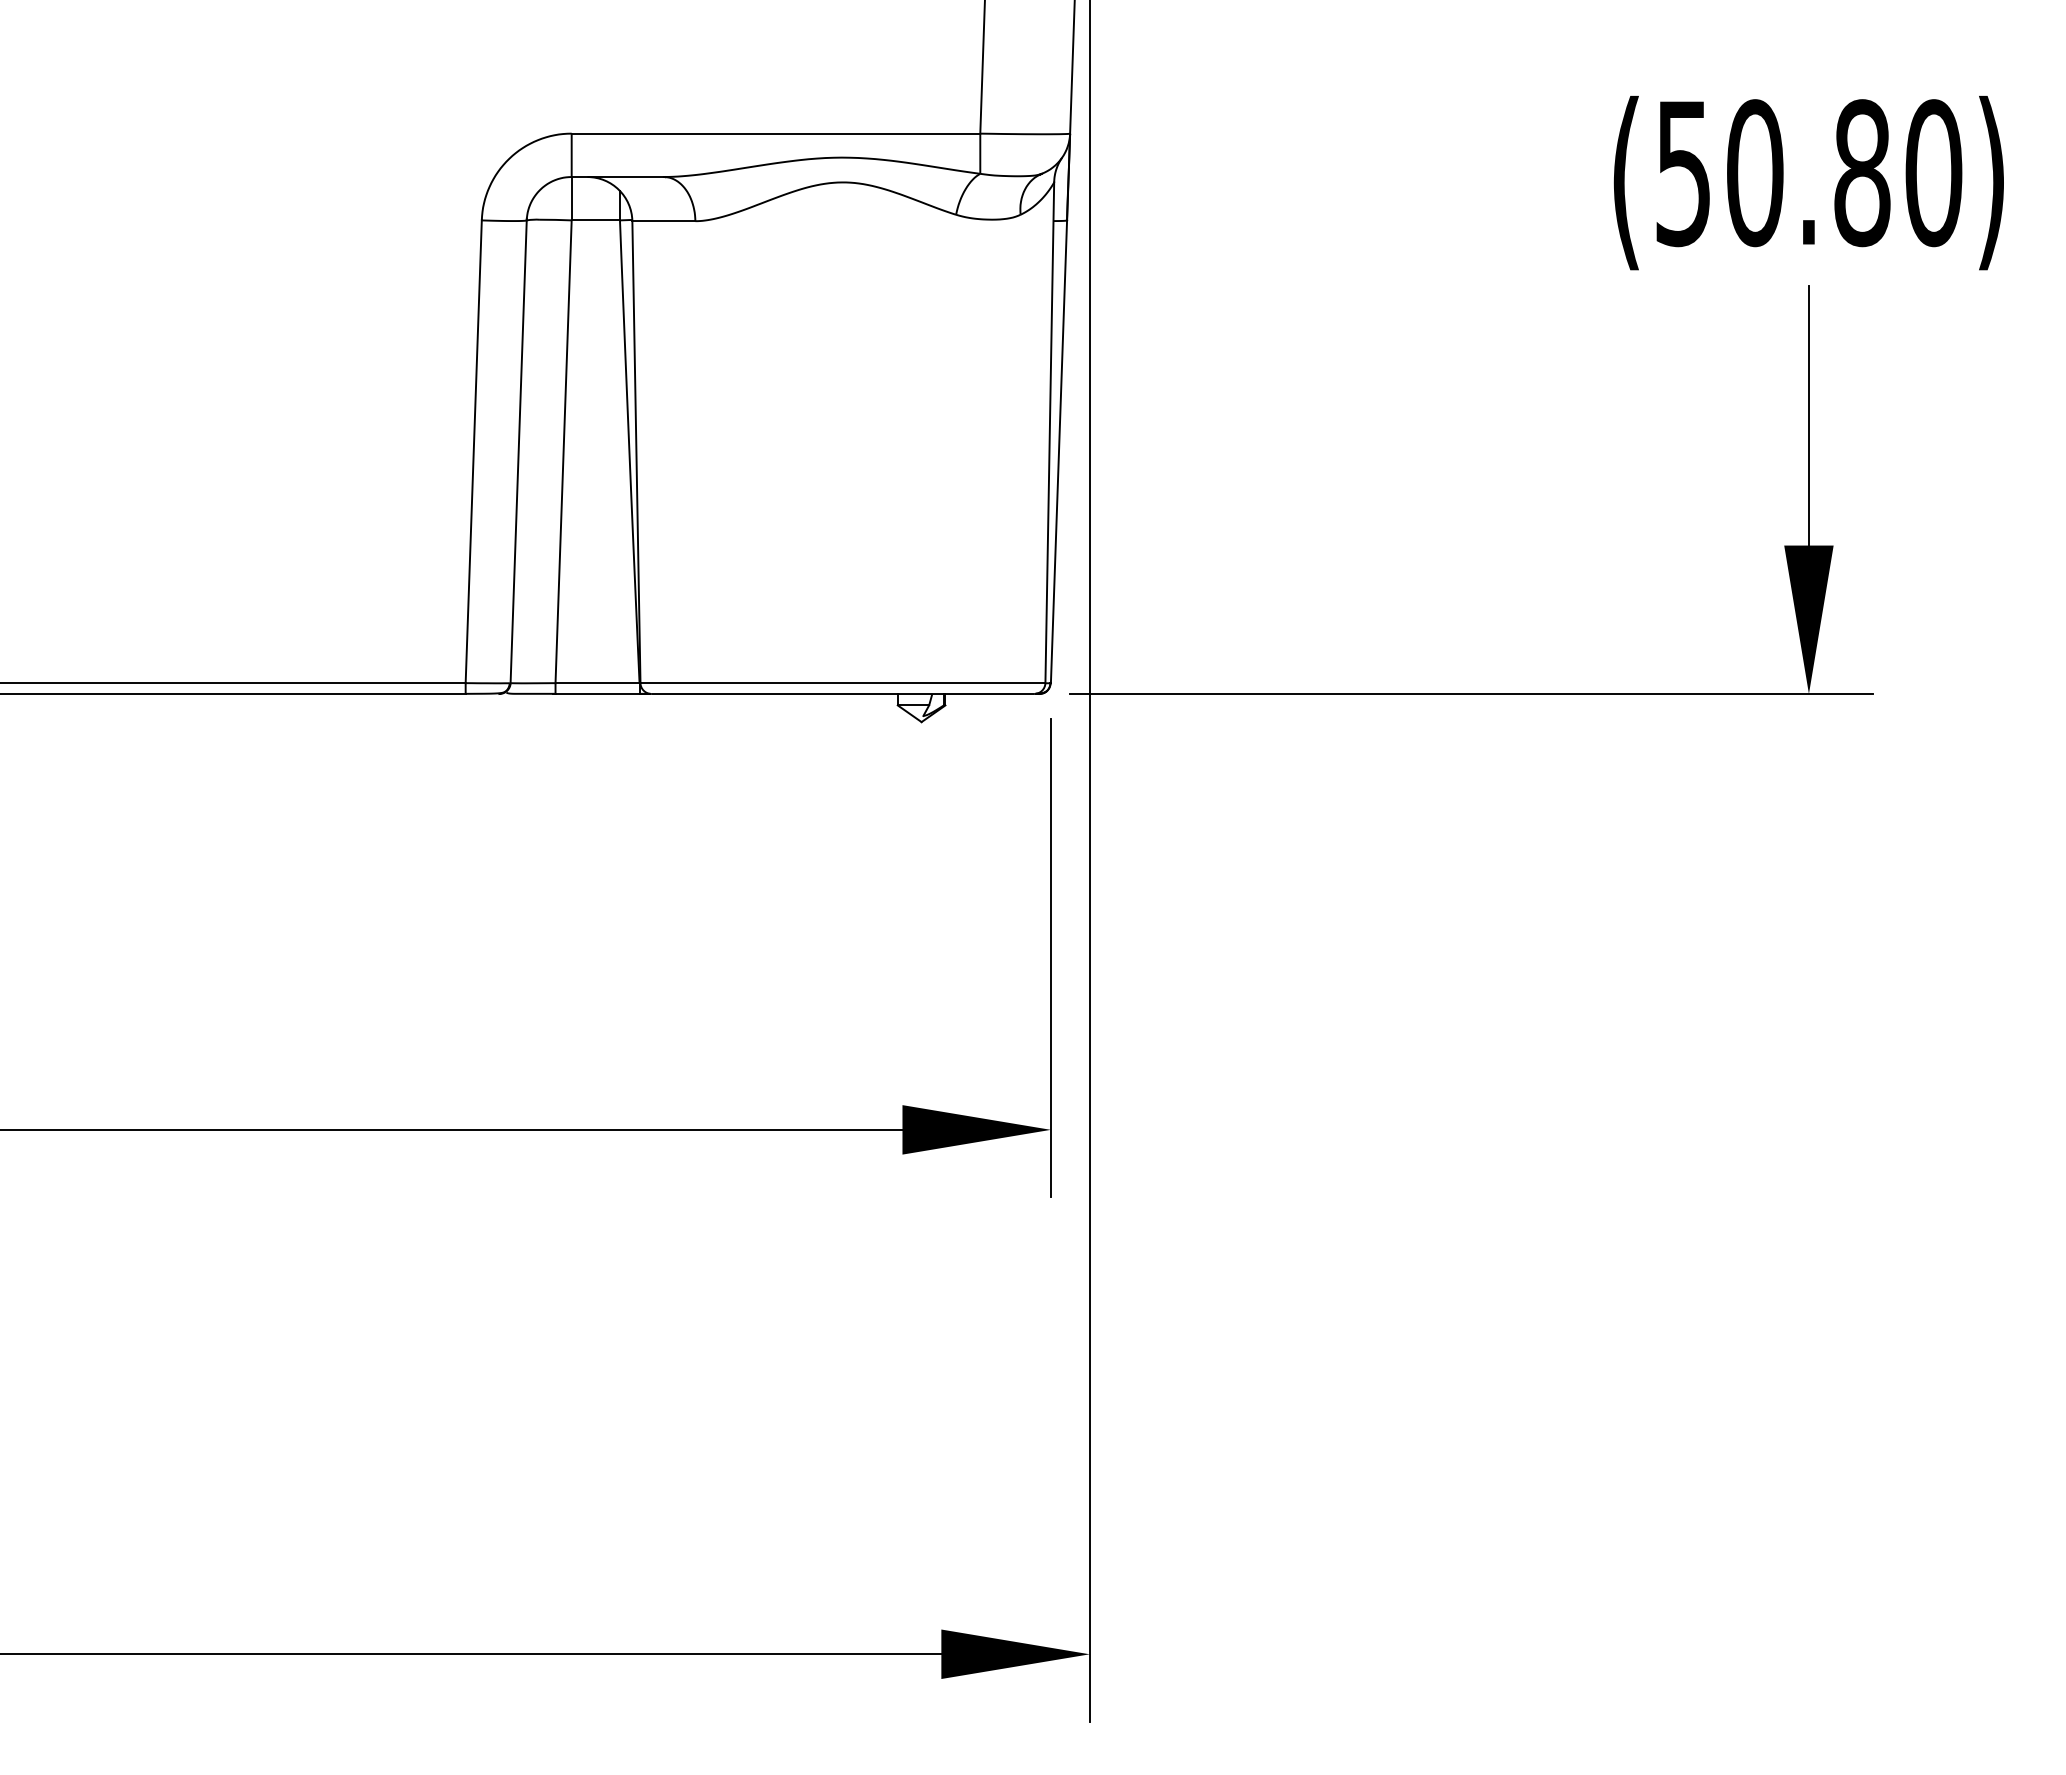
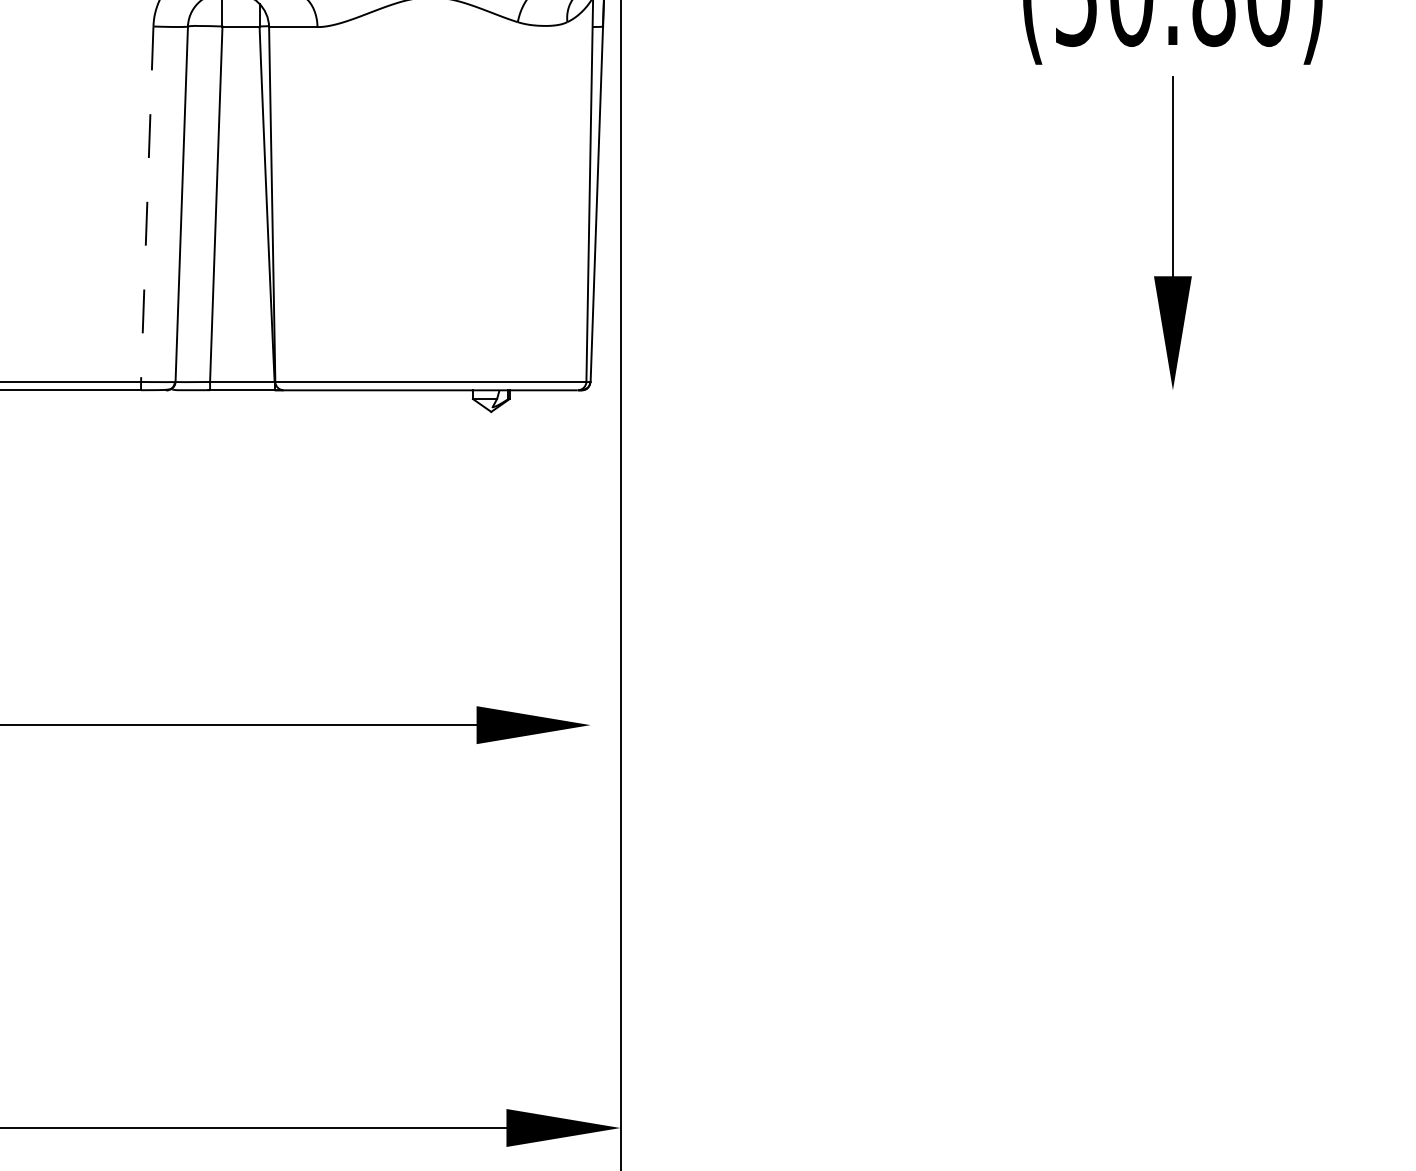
line: (473, 451) -> (147, 204), solid -> dashed
line: (1471, 694) -> (913, 390), removed
line: (1050, 957) -> (590, 592), removed

